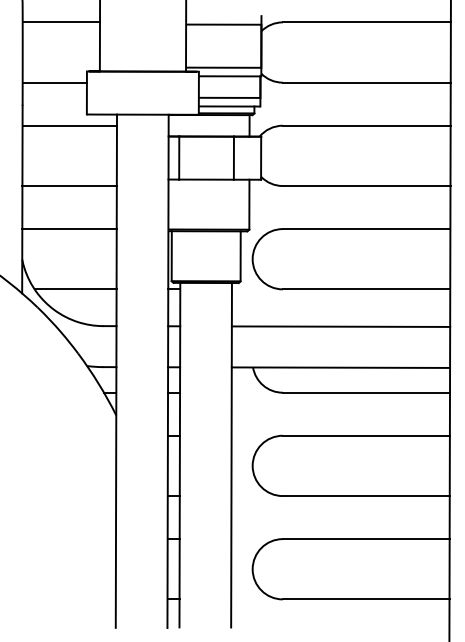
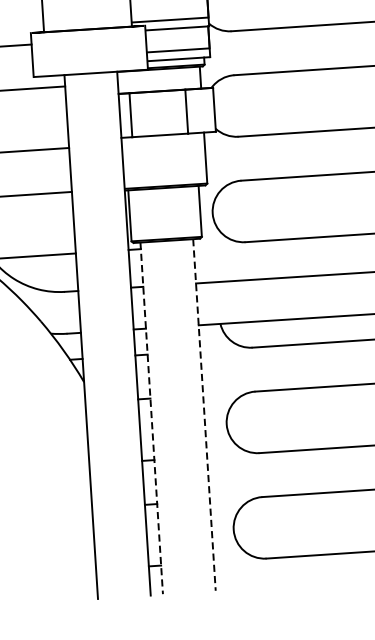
line: (179, 455) -> (151, 418), solid -> dashed
line: (231, 455) -> (204, 415), solid -> dashed

